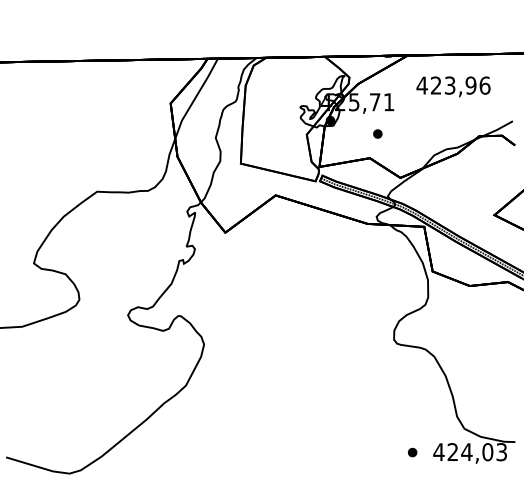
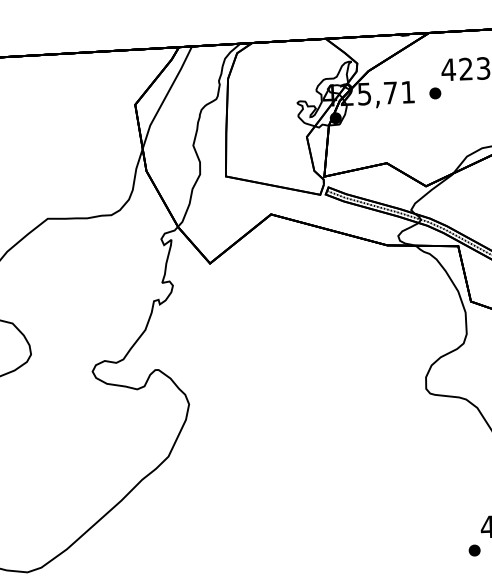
part: (377, 133) -> (434, 92), moved
part: (412, 452) -> (474, 550), moved

